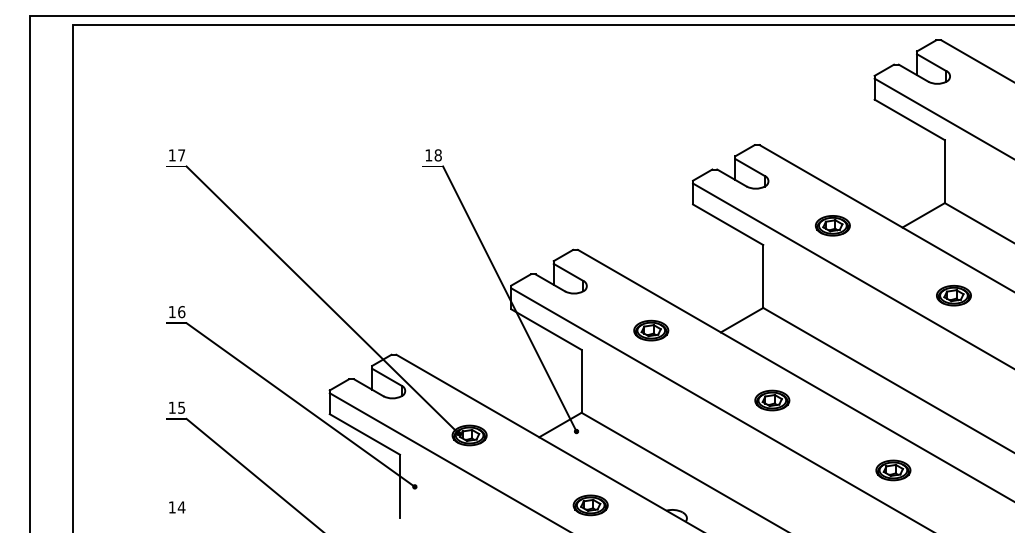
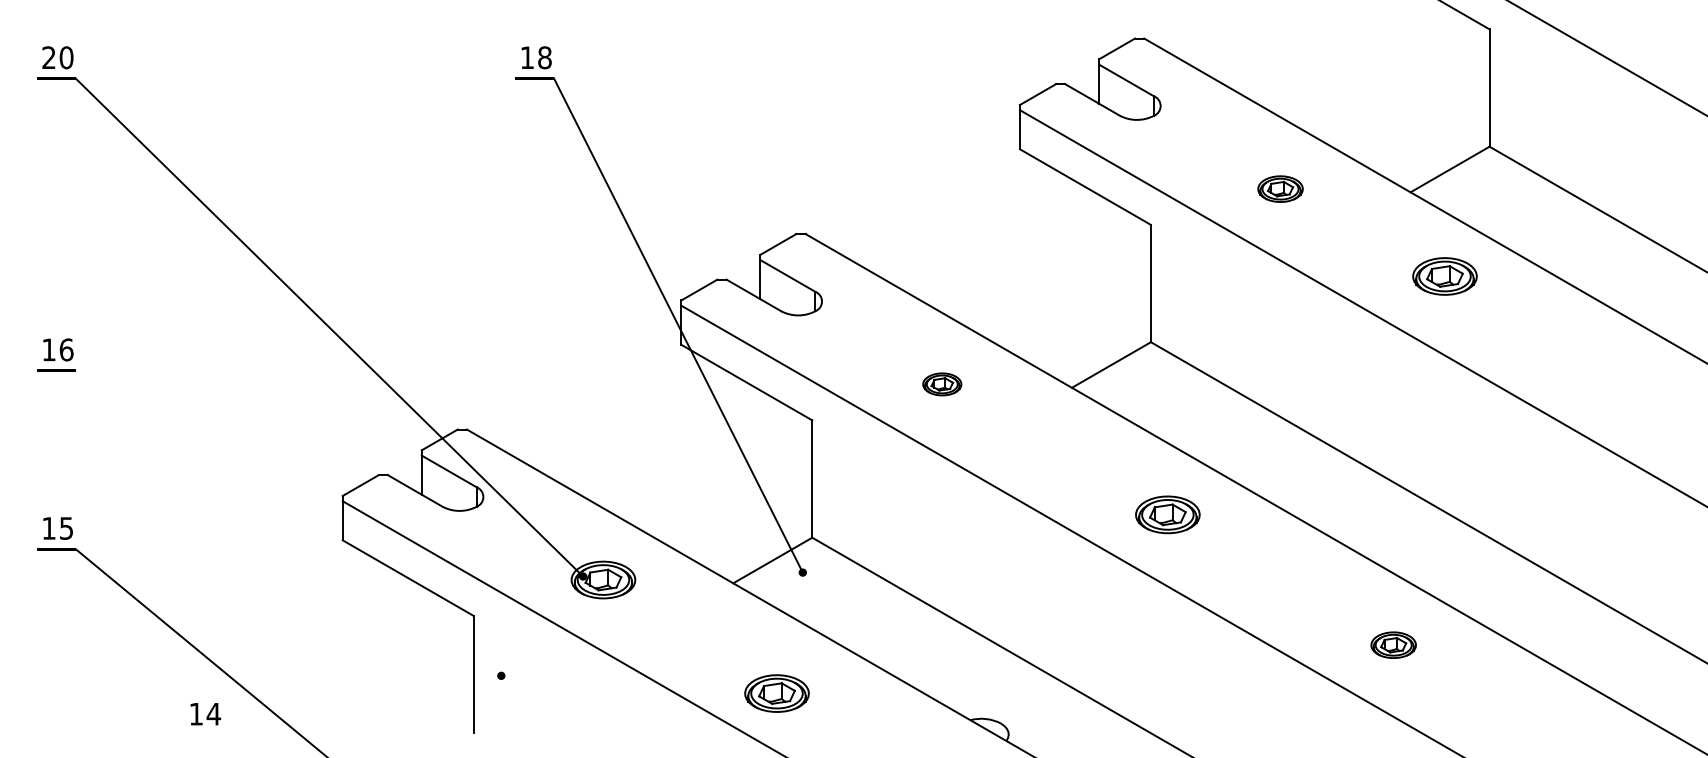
text: (176, 155) -> (56, 57), 17 -> 20
part: (832, 225) -> (1280, 188), size x0.7
part: (953, 295) -> (1444, 276), moved
part: (651, 330) -> (942, 384), size x0.6
line: (300, 404) -> (288, 522), removed
part: (893, 470) -> (1393, 645), size x0.7
part: (590, 505) -> (776, 693), moved
text: (177, 507) -> (206, 714), moved

